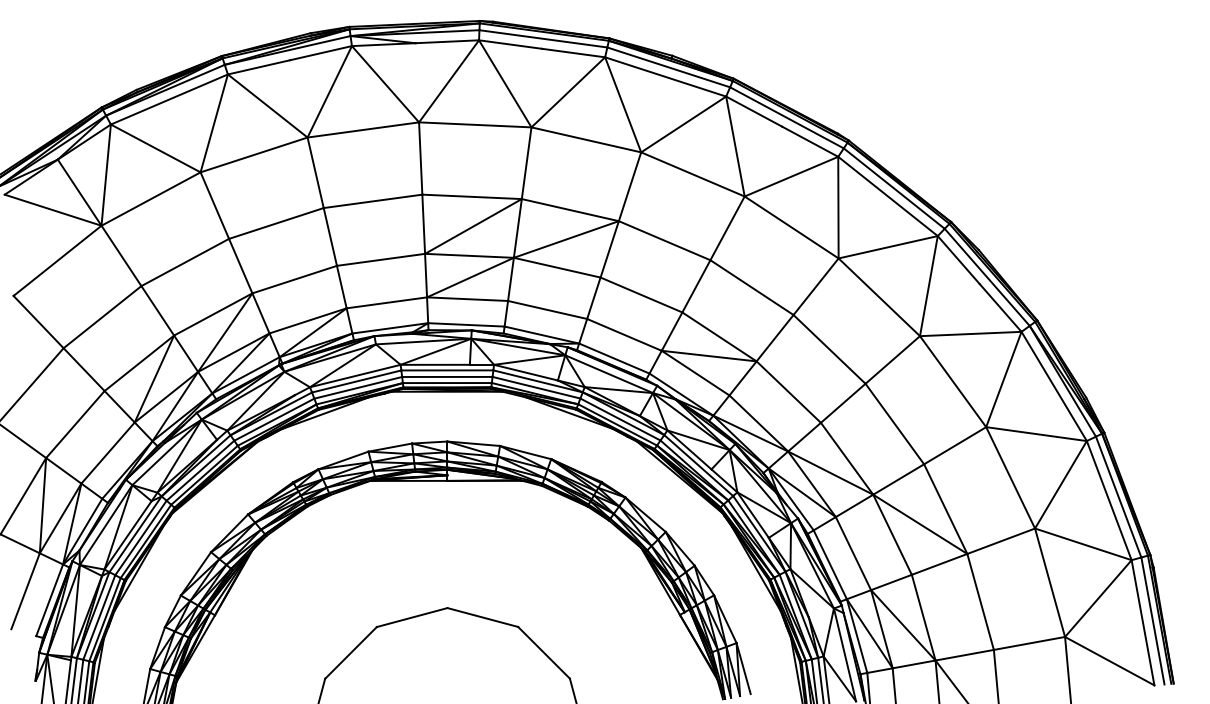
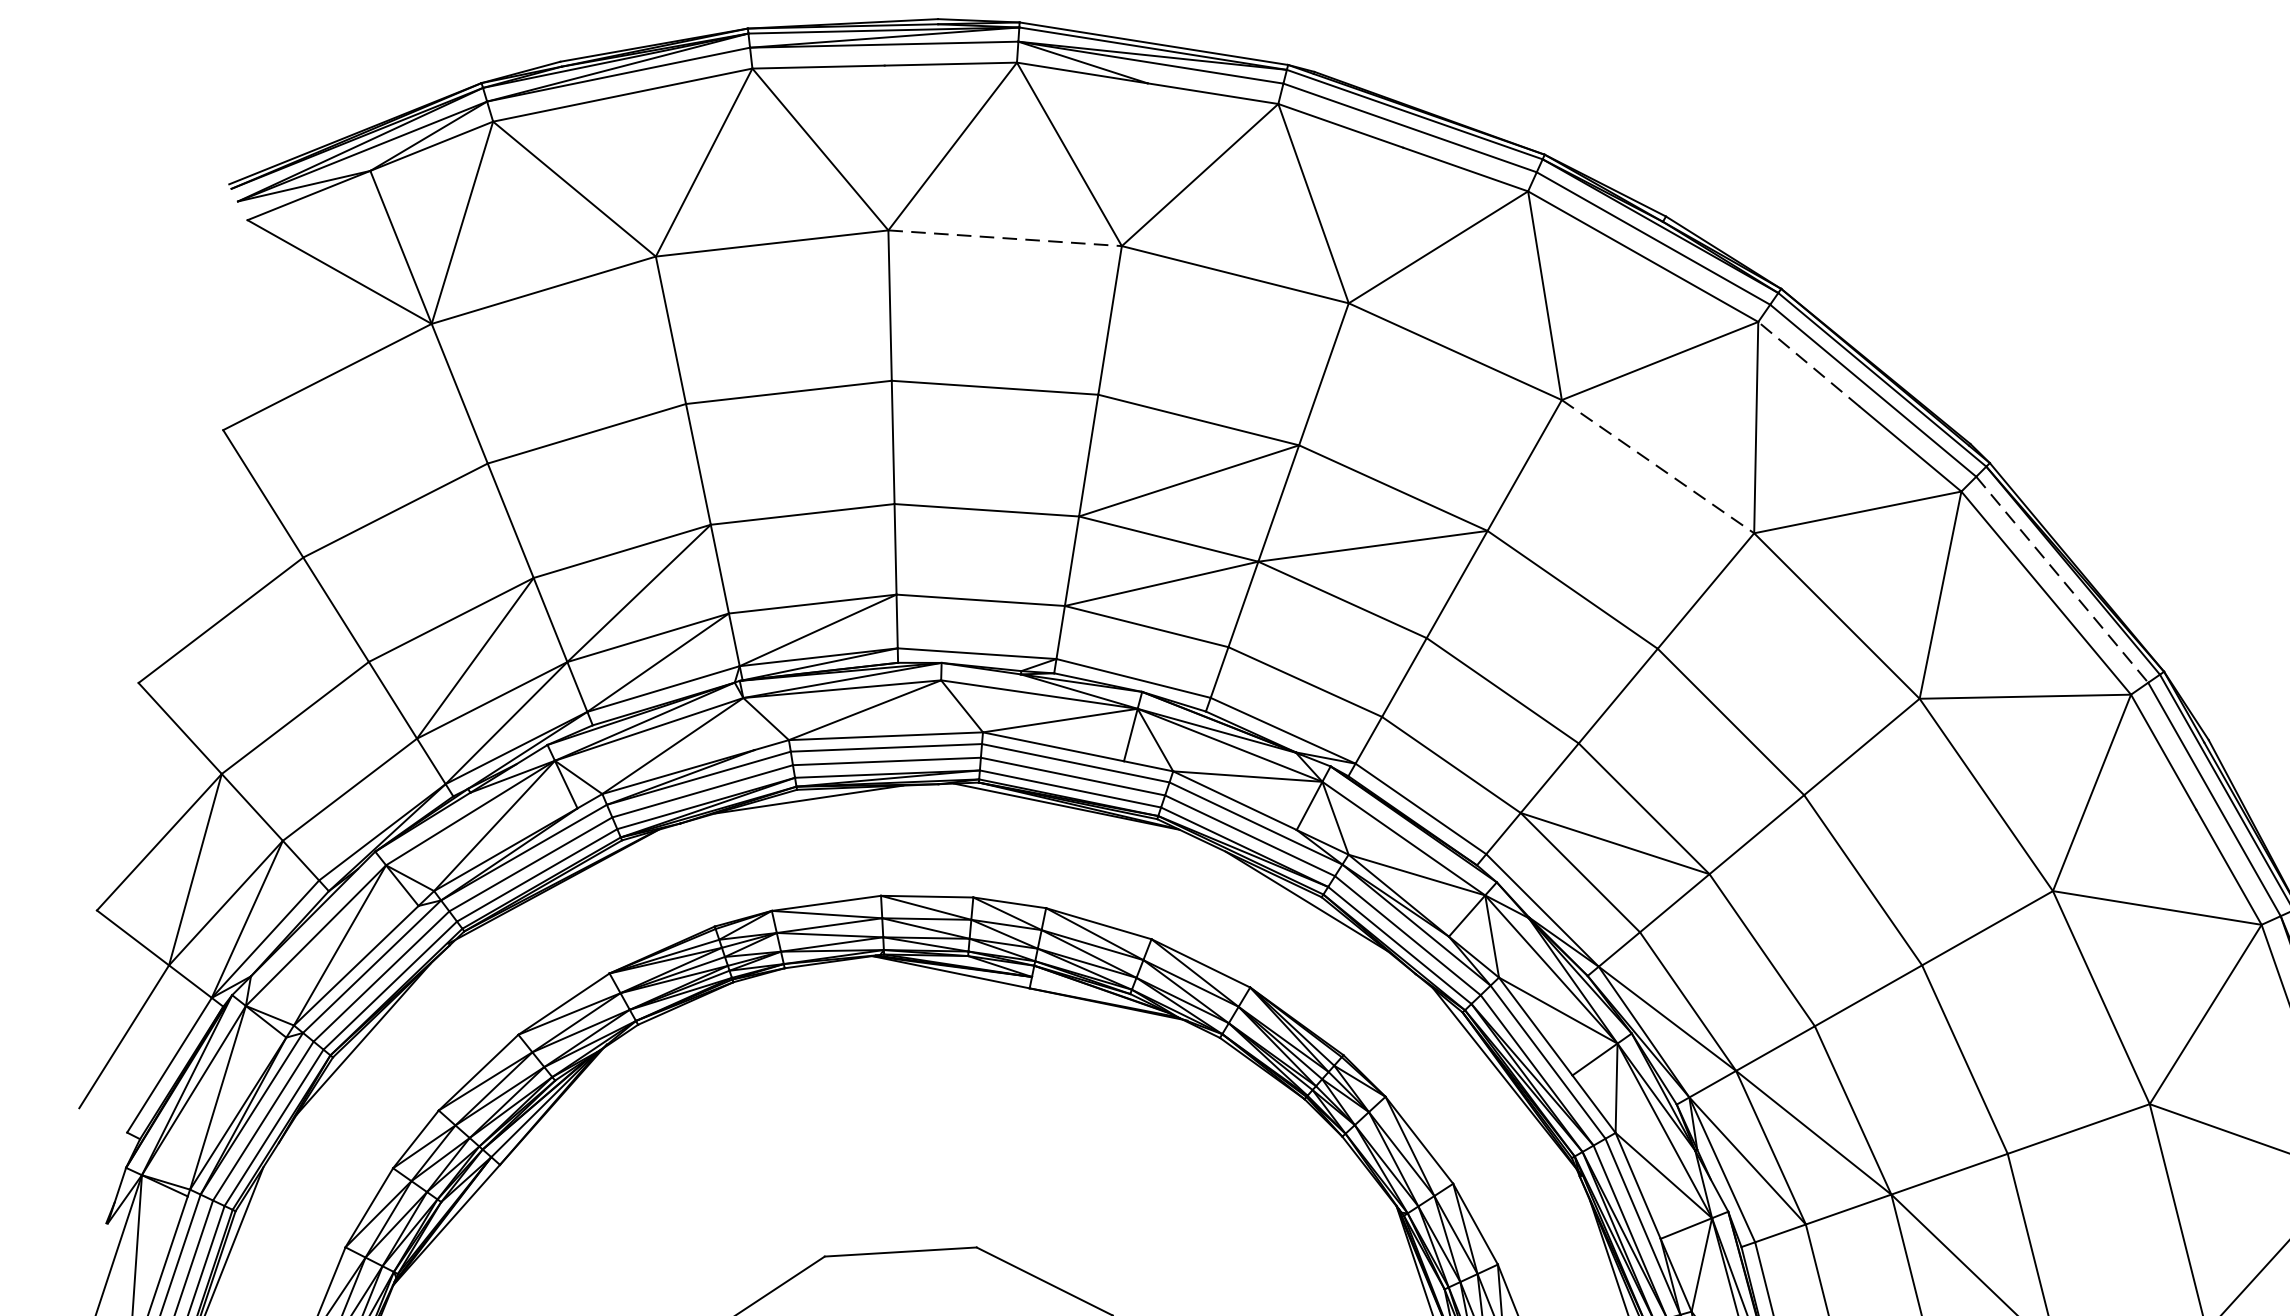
line: (754, 111) -> (1809, 364), solid -> dashed
line: (363, 129) -> (1005, 237), solid -> dashed
line: (693, 174) -> (1659, 467), solid -> dashed
line: (894, 188) -> (2062, 579), solid -> dashed

